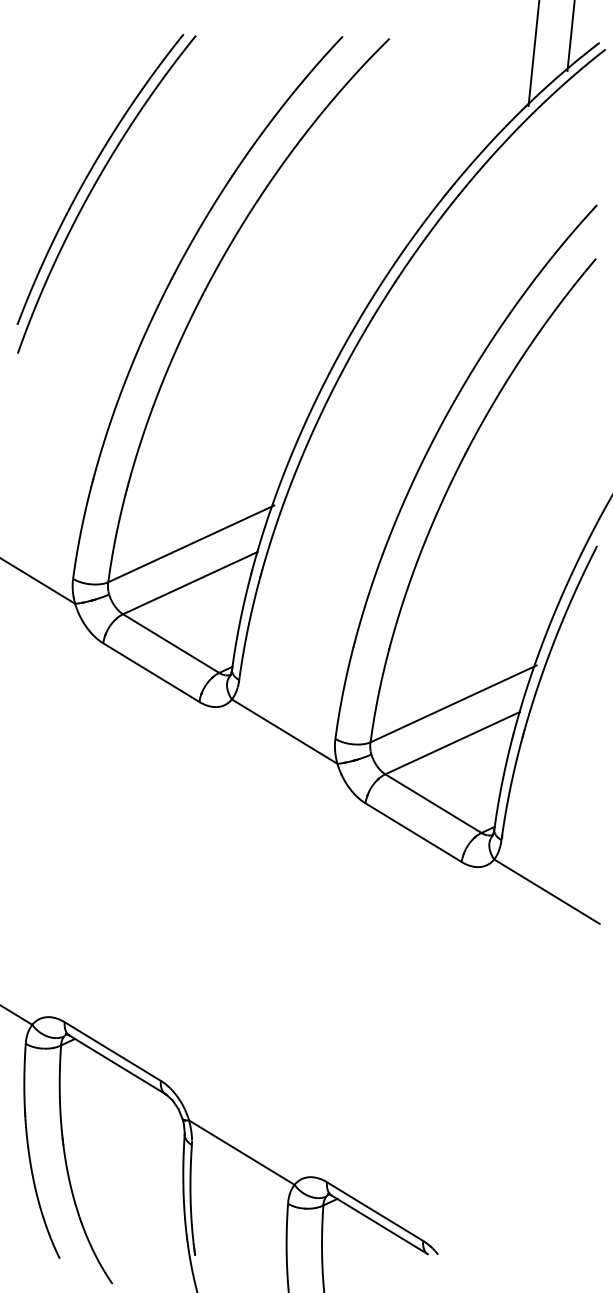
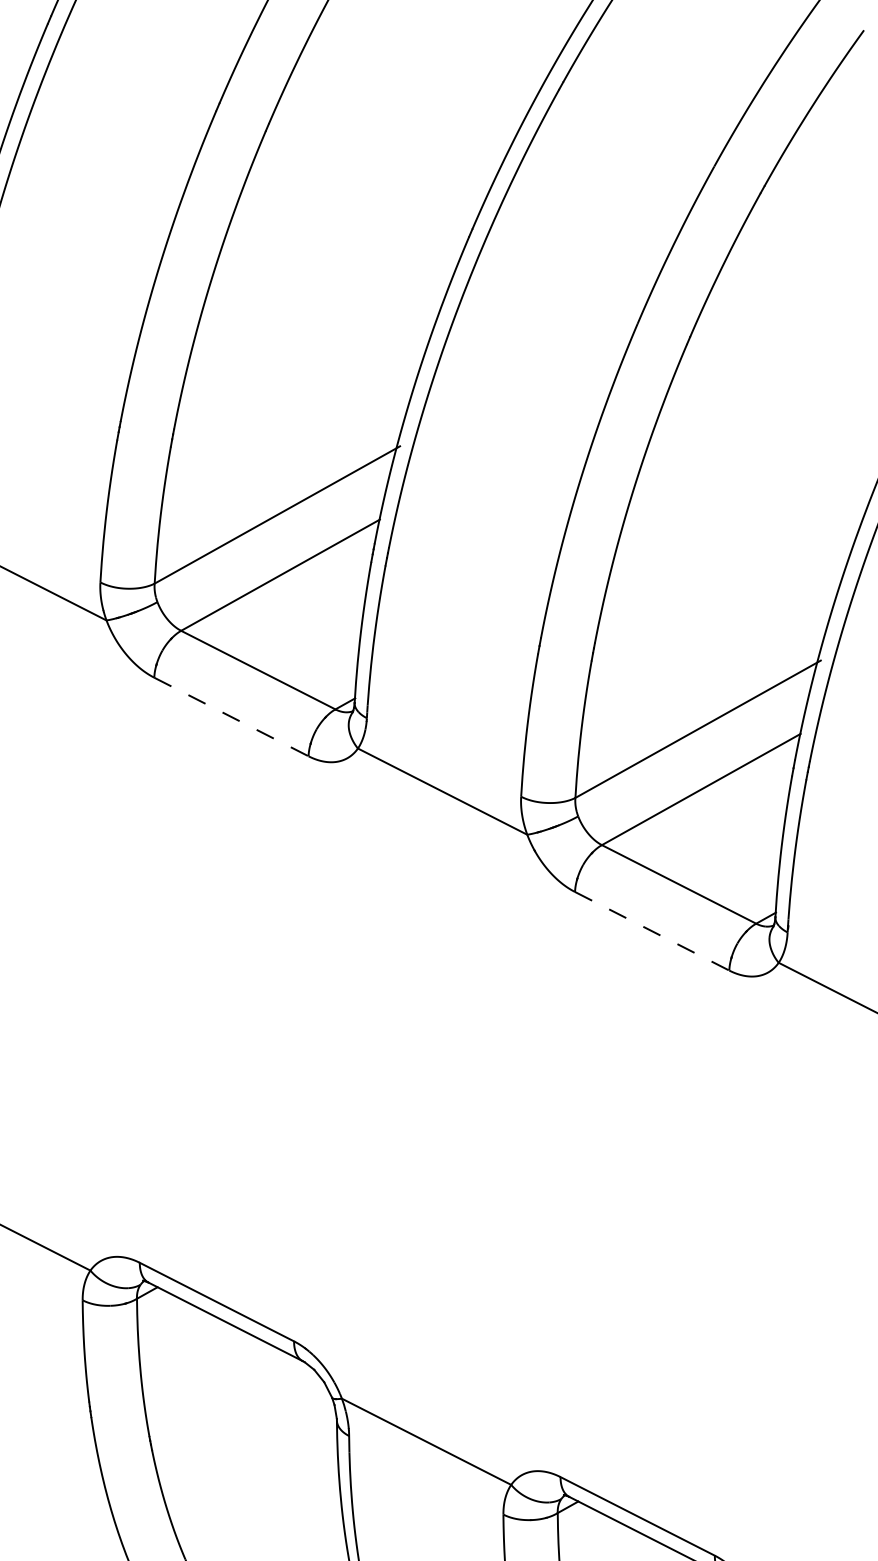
line: (151, 672) -> (231, 716), solid -> dashed
line: (414, 832) -> (653, 930), solid -> dashed

